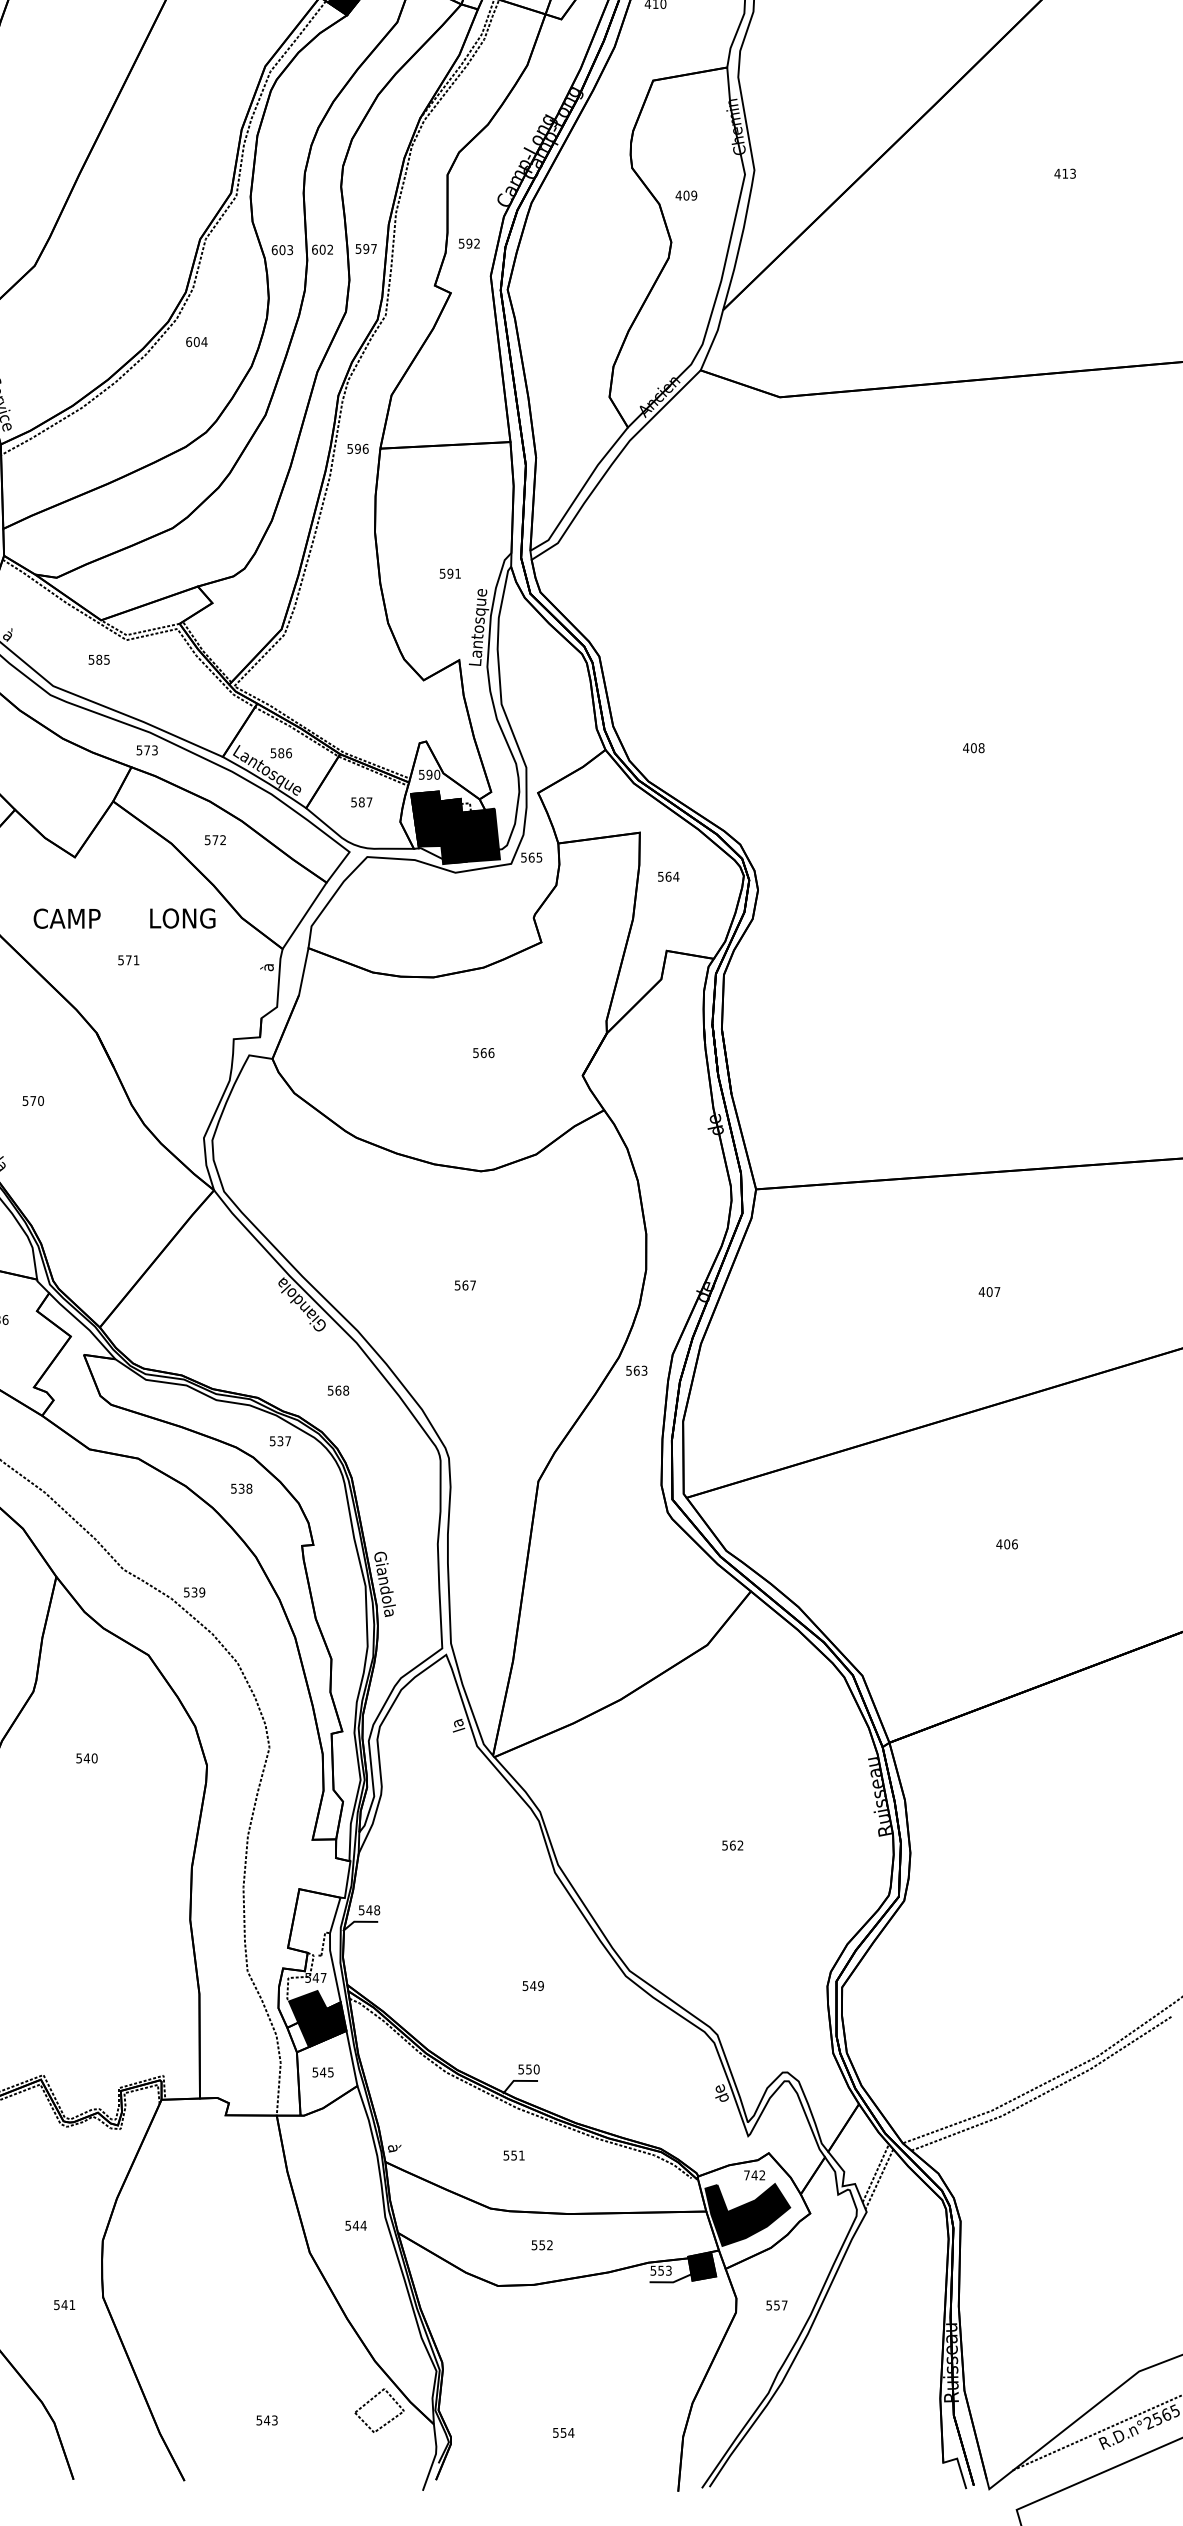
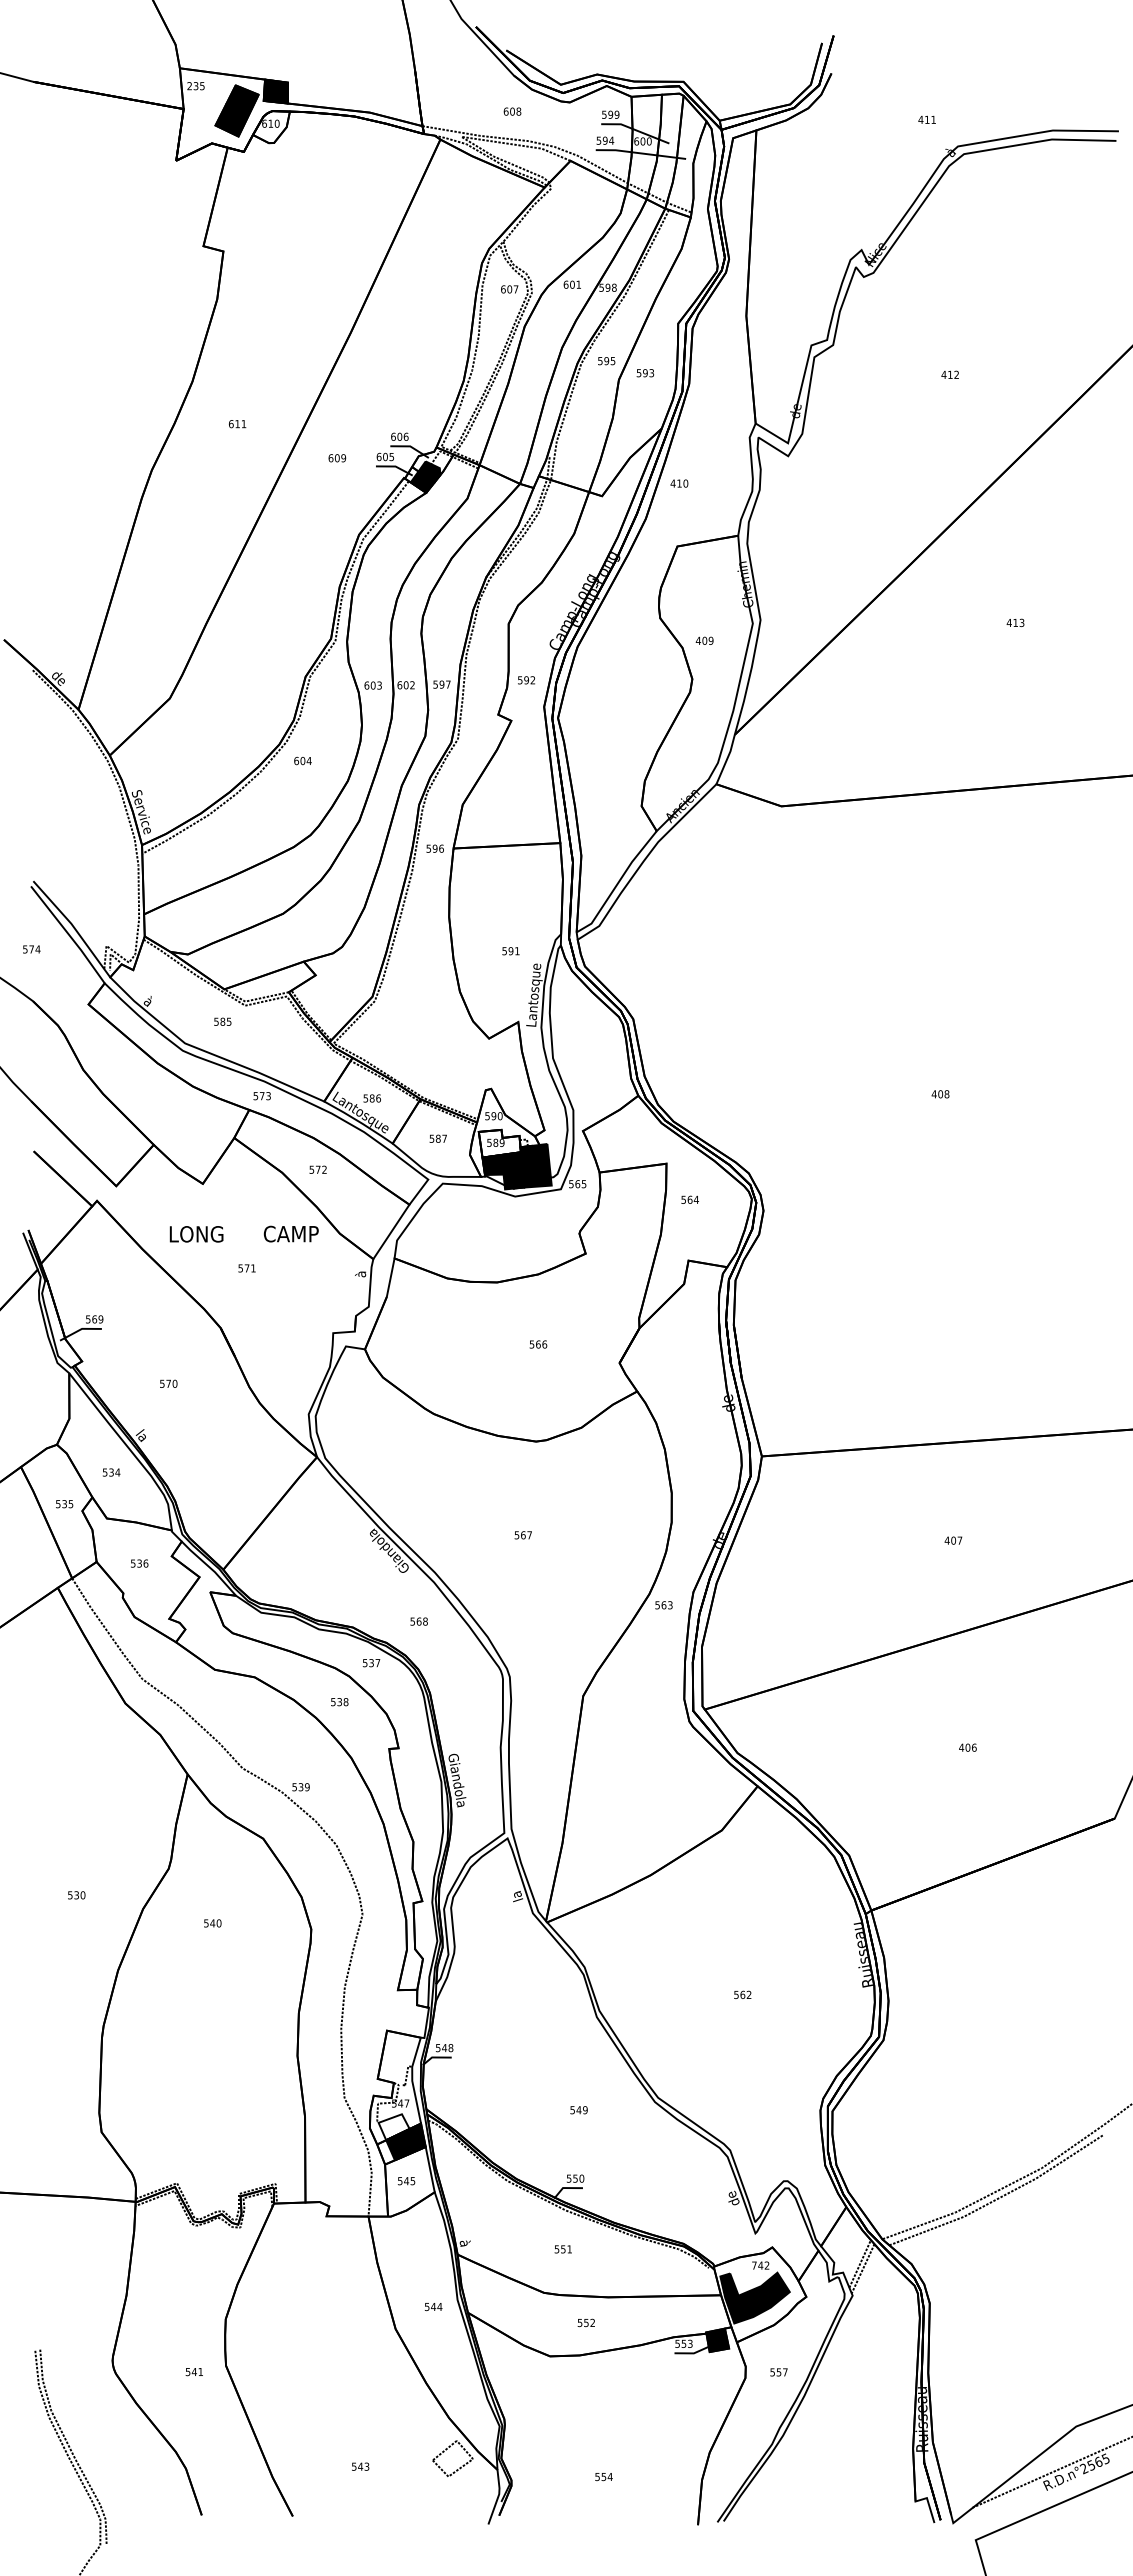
fill: (436, 808) -> (499, 1143), removed
text: (181, 917) -> (290, 1233), LONG -> CAMP
text: (67, 918) -> (196, 1234), CAMP -> LONG
fill: (307, 2007) -> (393, 2127), removed

